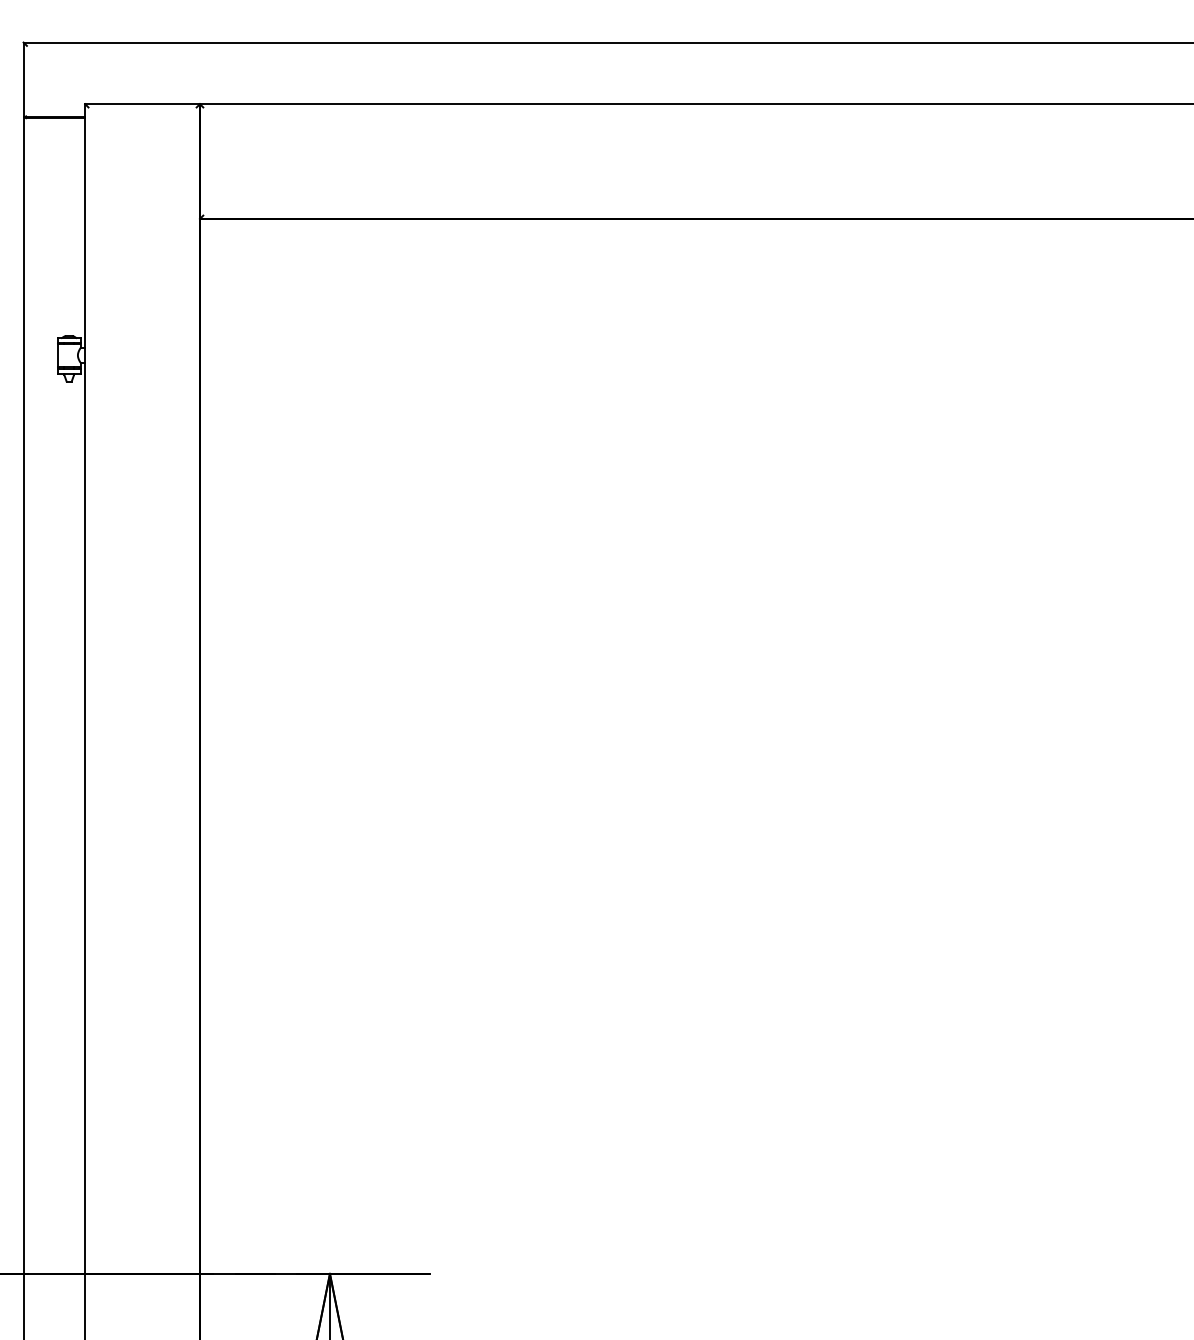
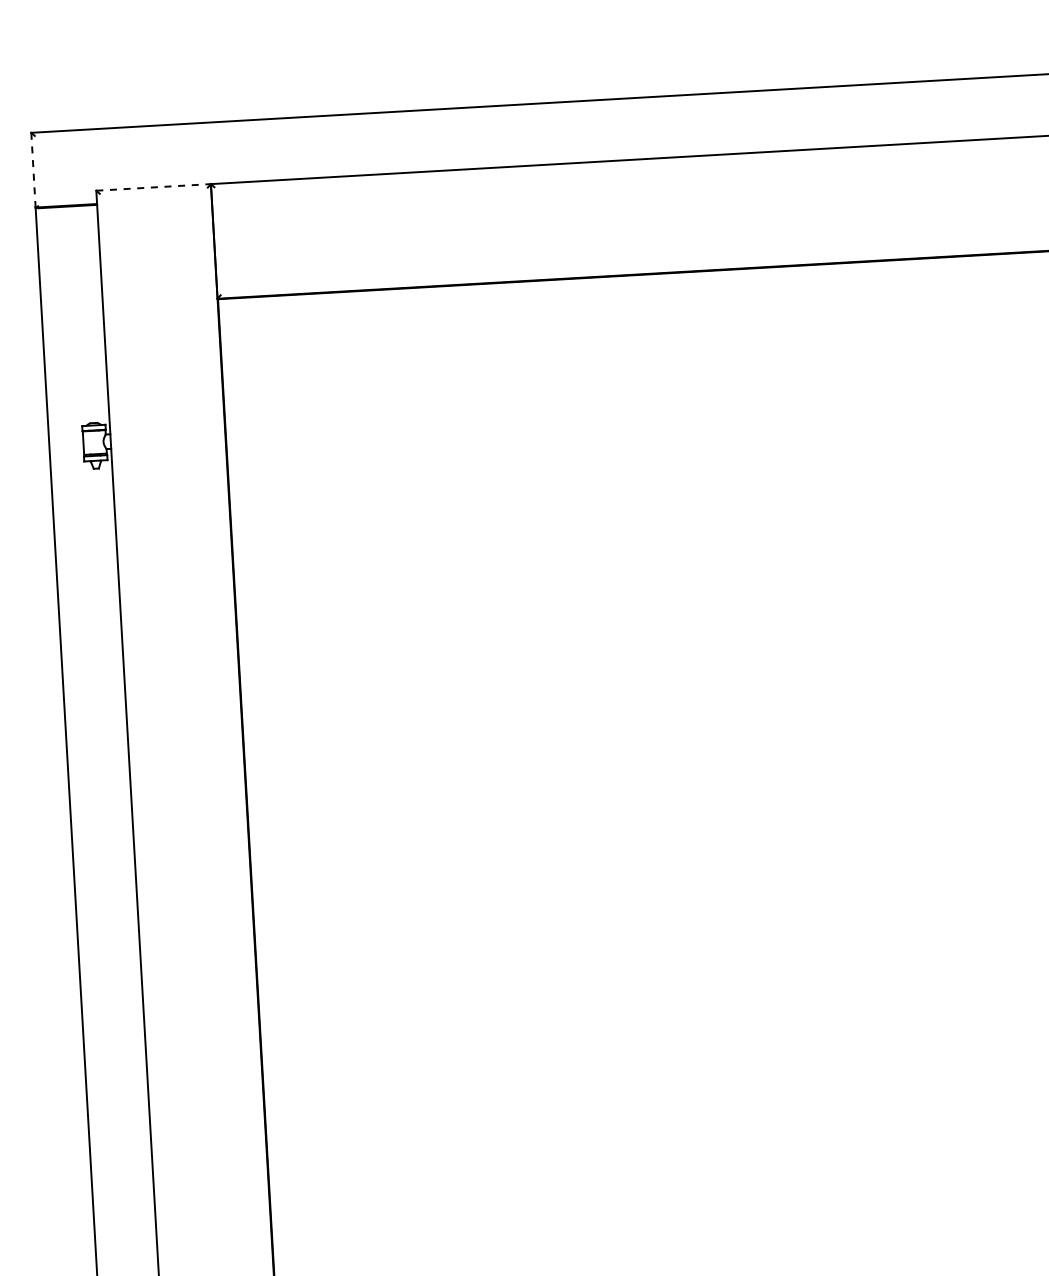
line: (23, 80) -> (33, 170), solid -> dashed
line: (143, 104) -> (154, 187), solid -> dashed

